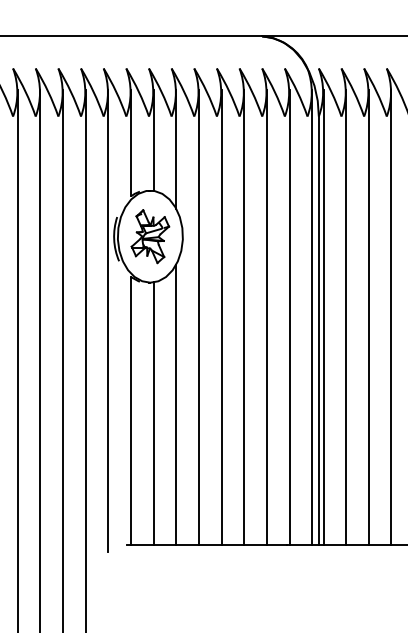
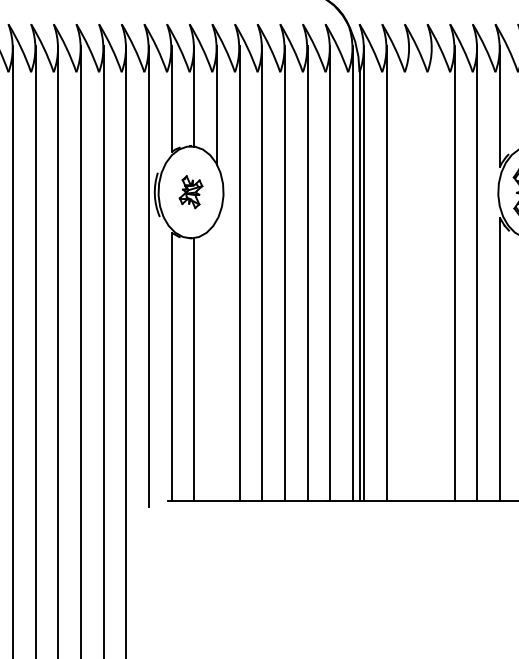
part: (149, 235) -> (190, 191), size x0.6
line: (368, 316) -> (409, 272), removed
line: (391, 316) -> (432, 272), removed
line: (175, 404) -> (216, 360), removed

